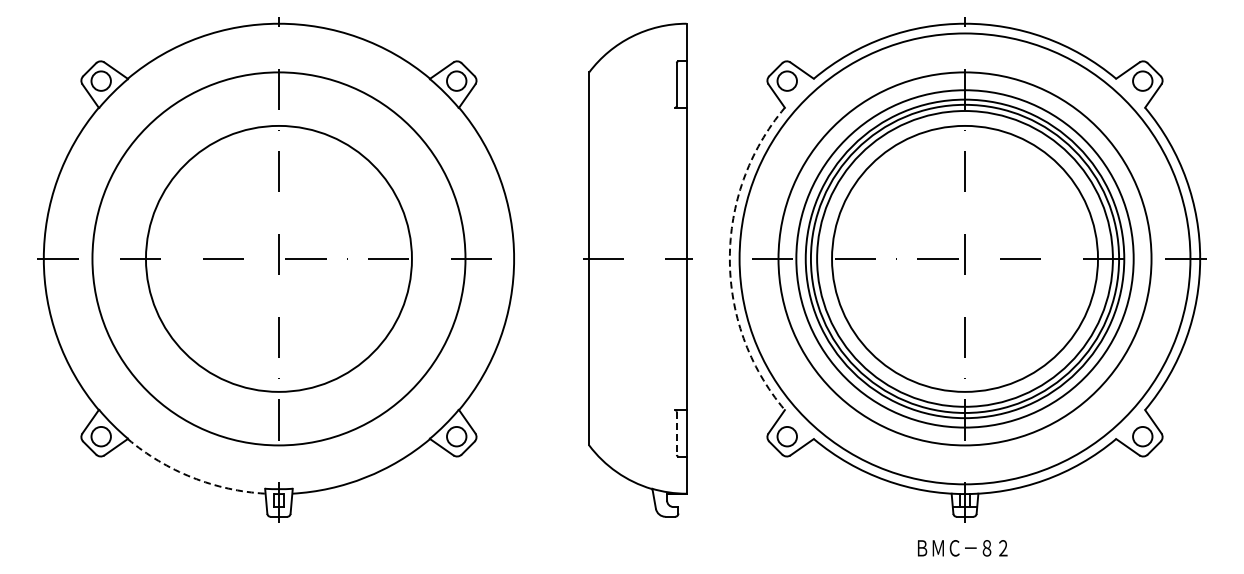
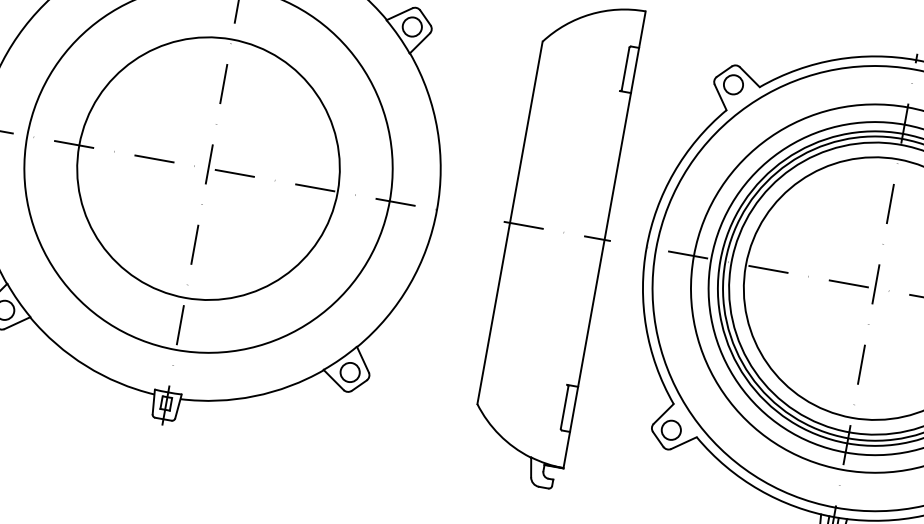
arc: (729, 258) -> (646, 247), dashed -> solid
line: (676, 433) -> (564, 407), dashed -> solid
arc: (192, 477) -> (86, 365), dashed -> solid

